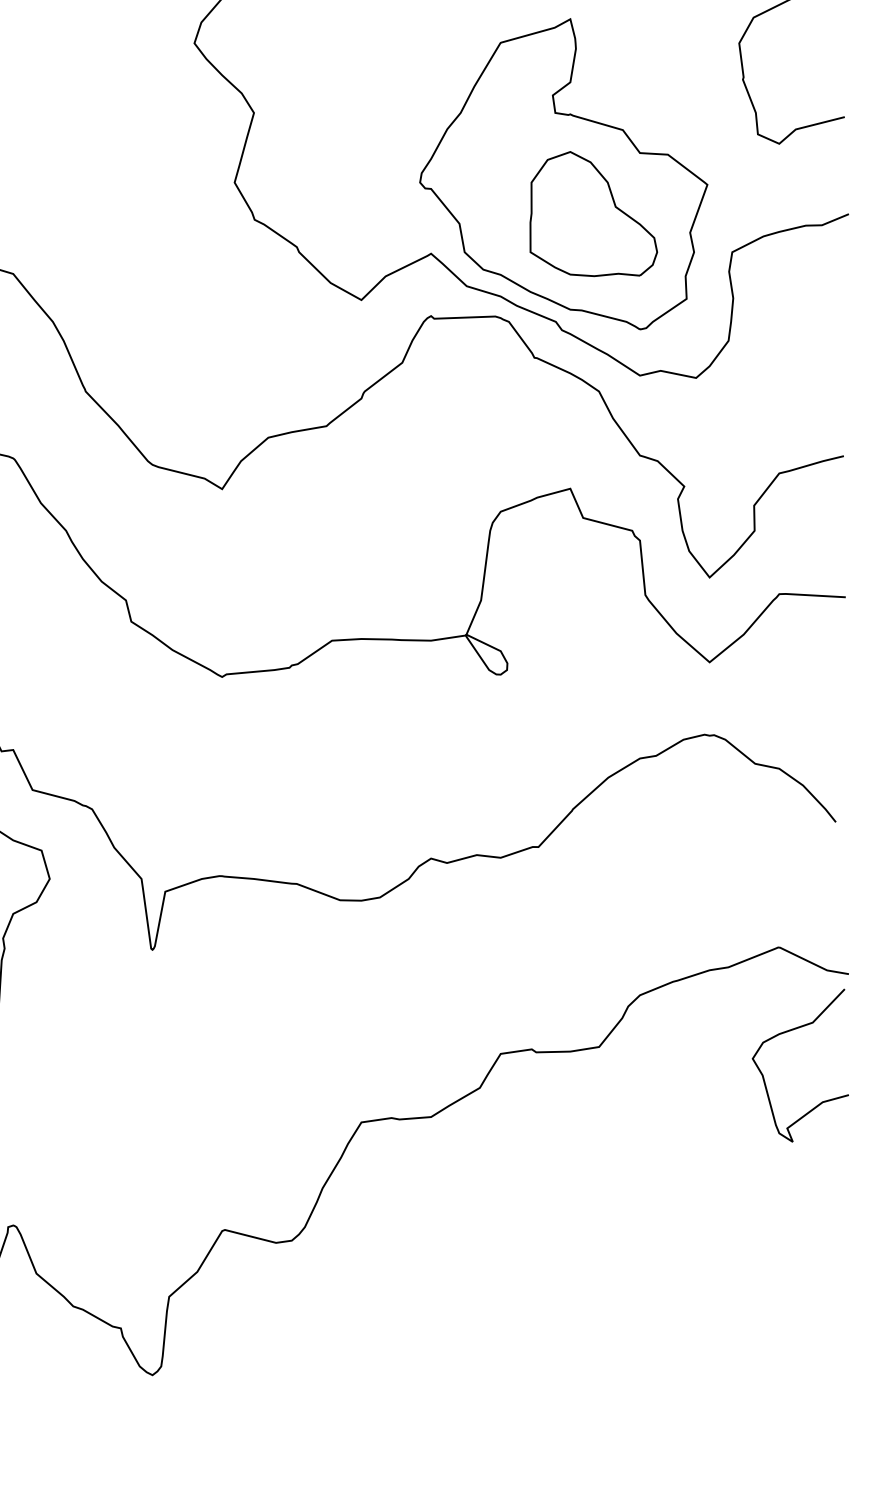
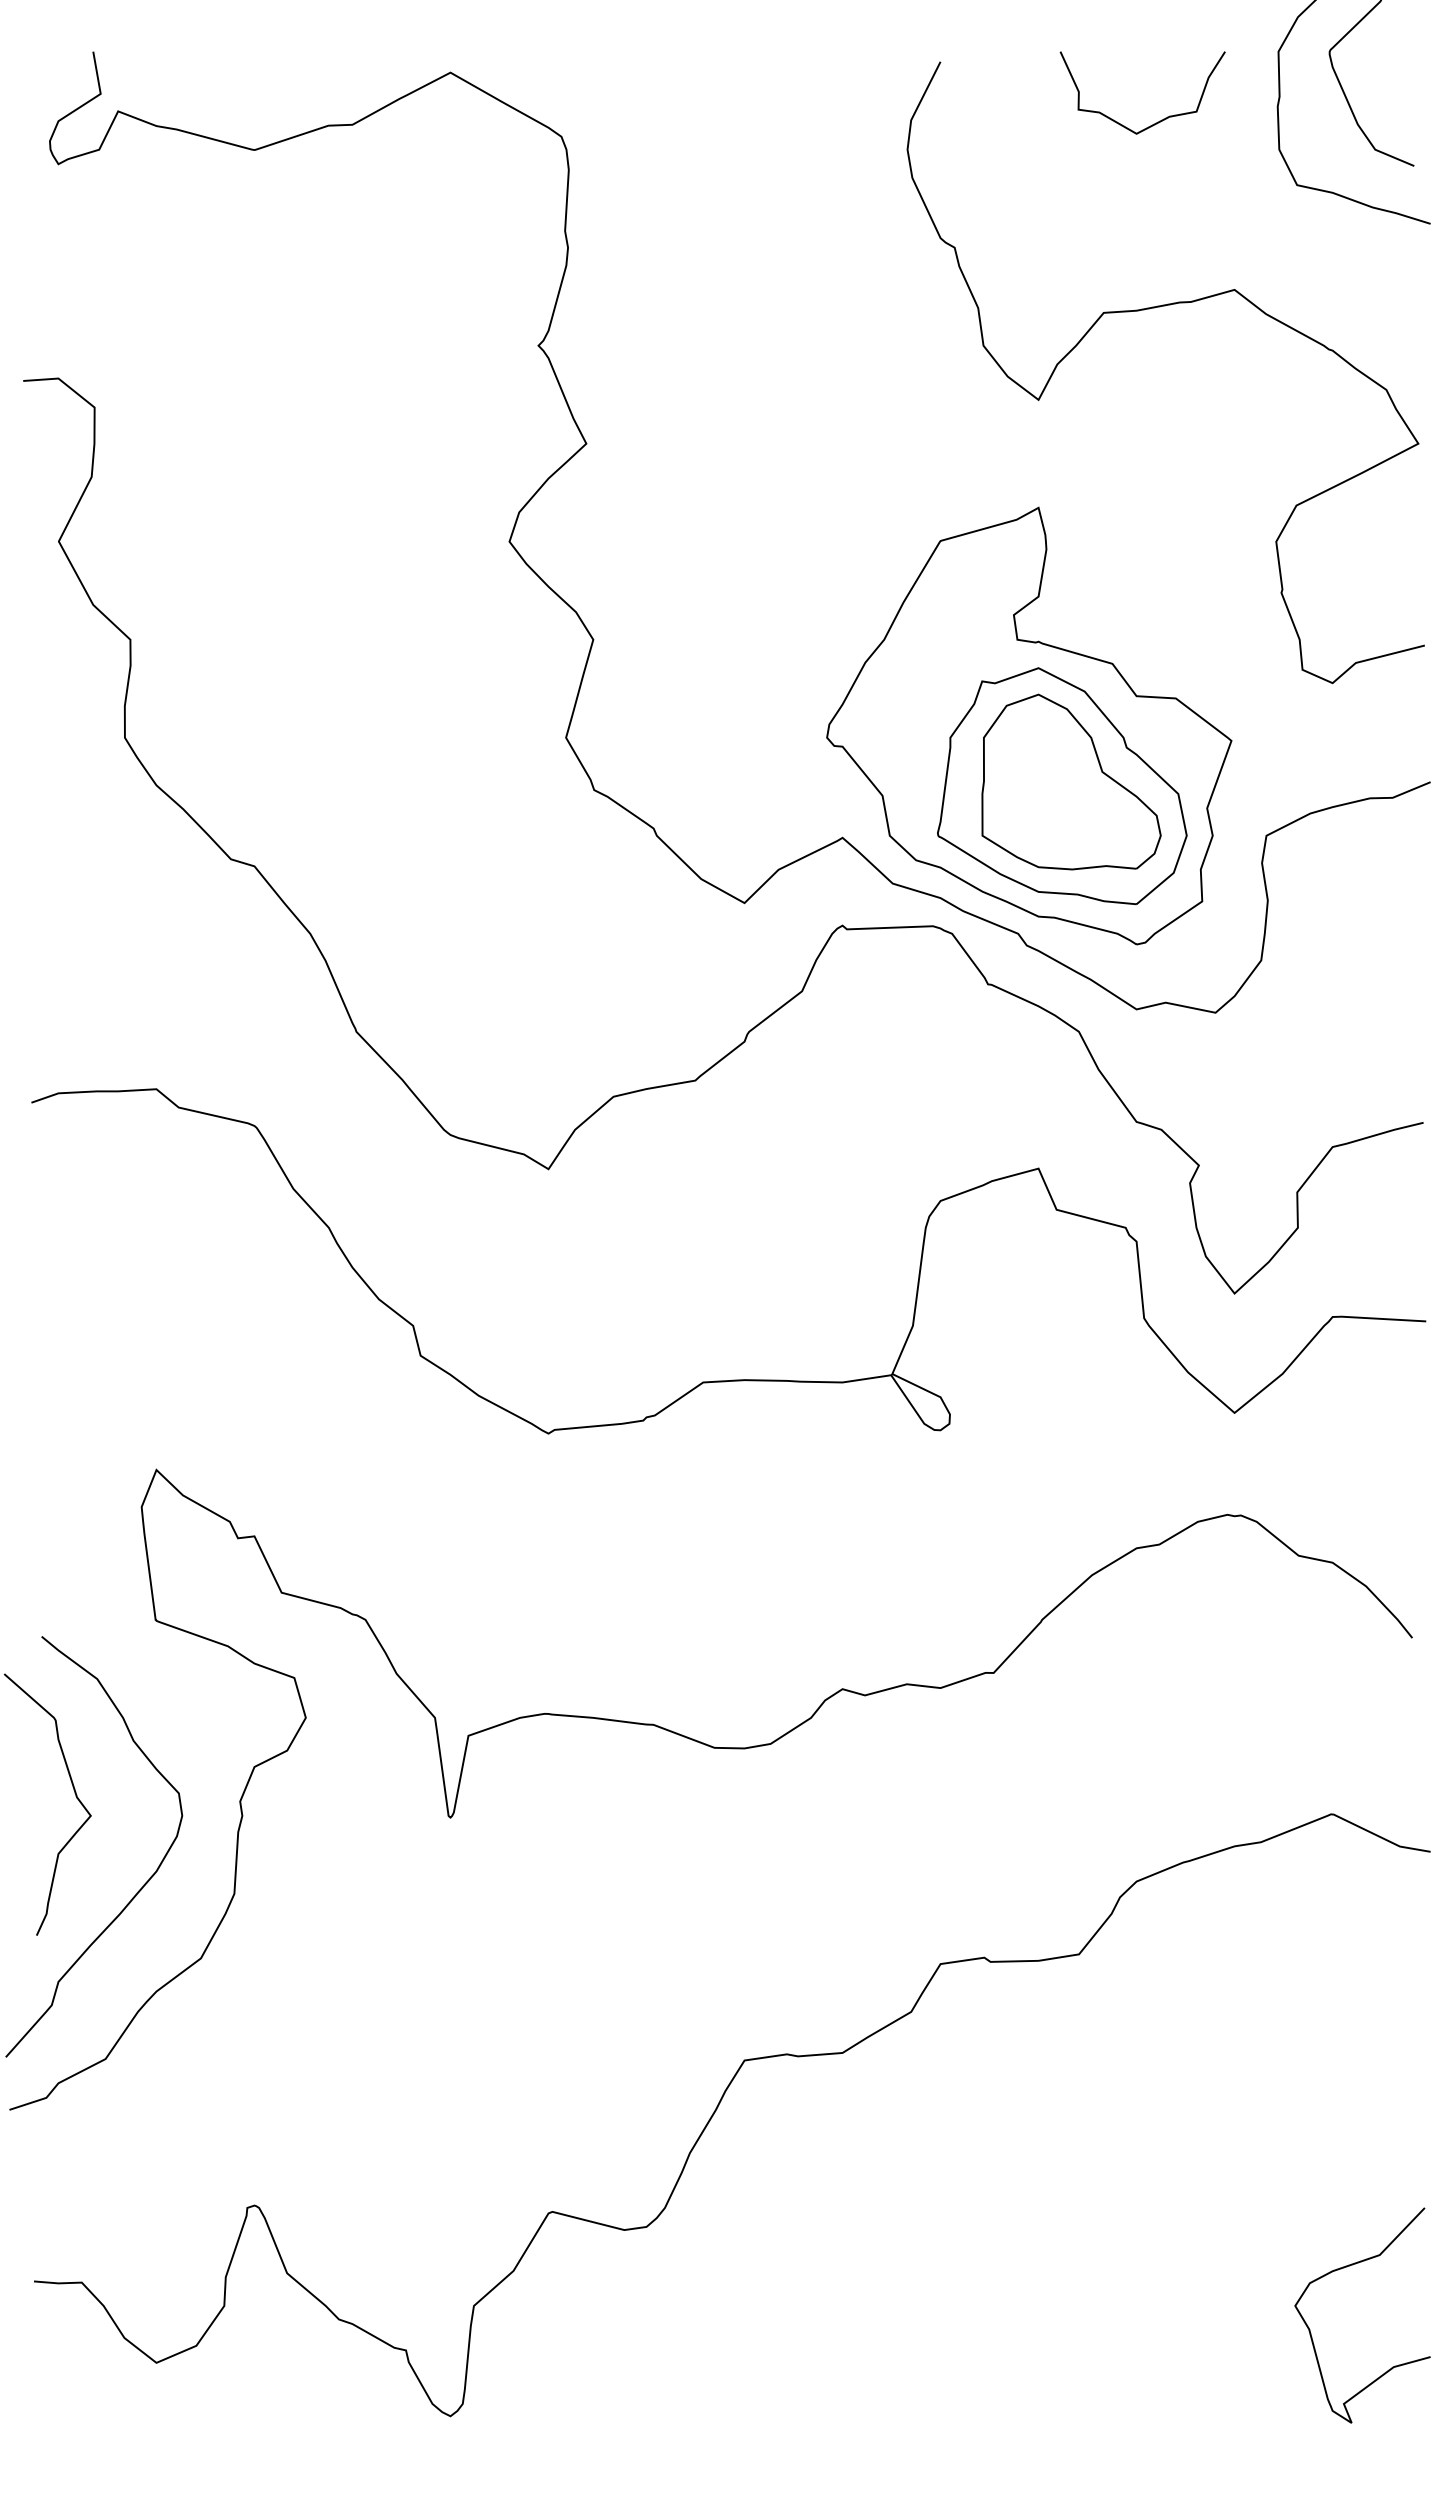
part: (587, 217) -> (1062, 786), added
curve: (789, 1031) -> (1347, 2267), moved

